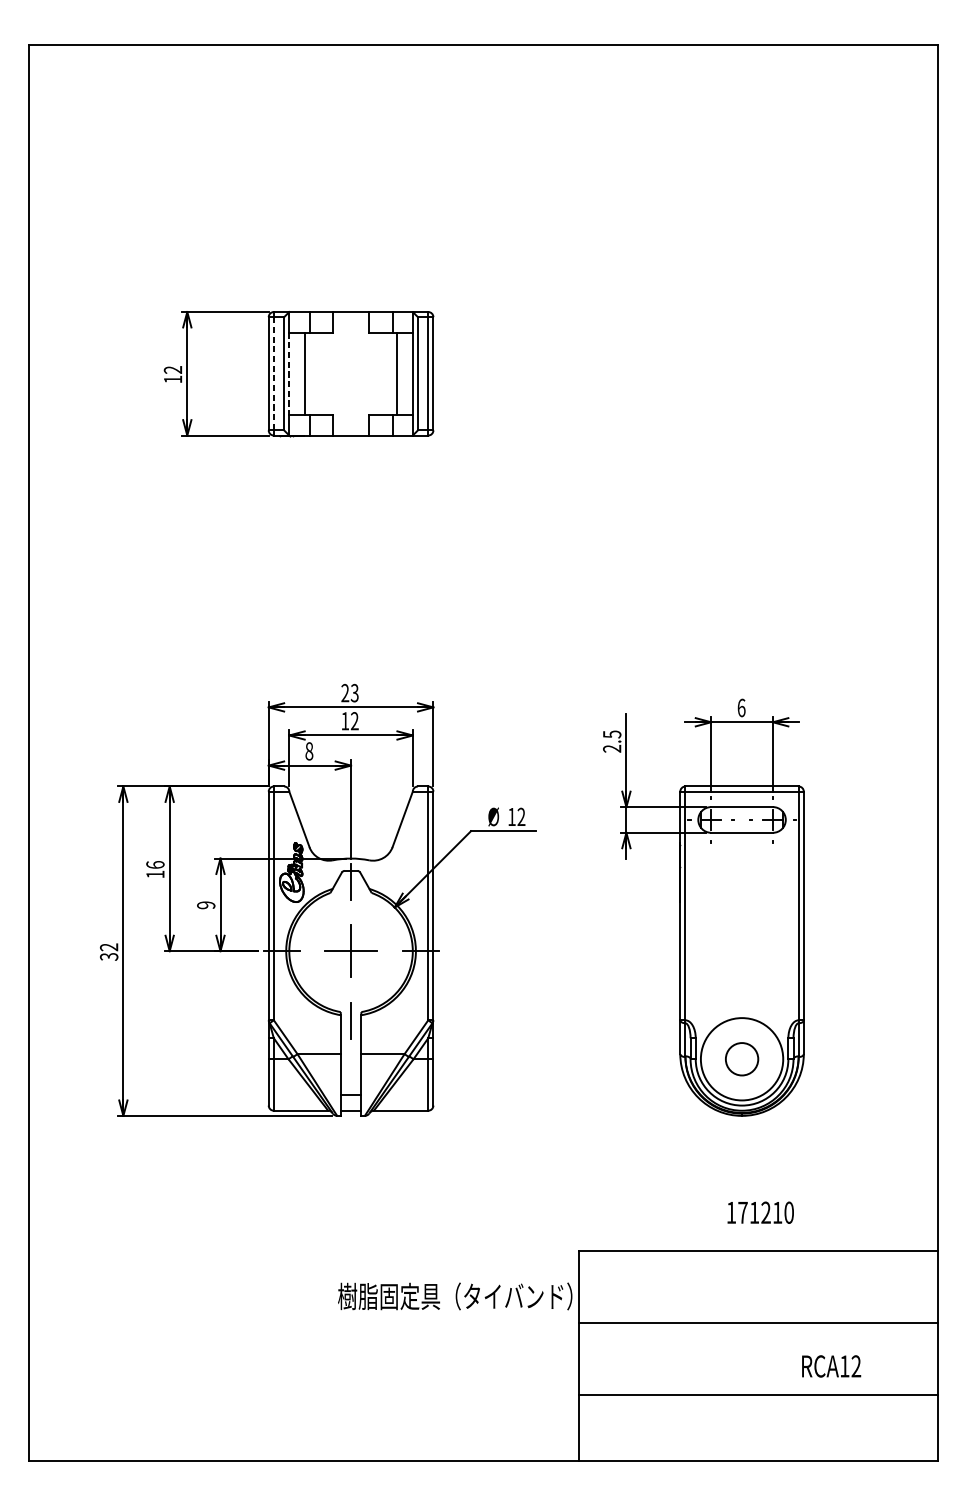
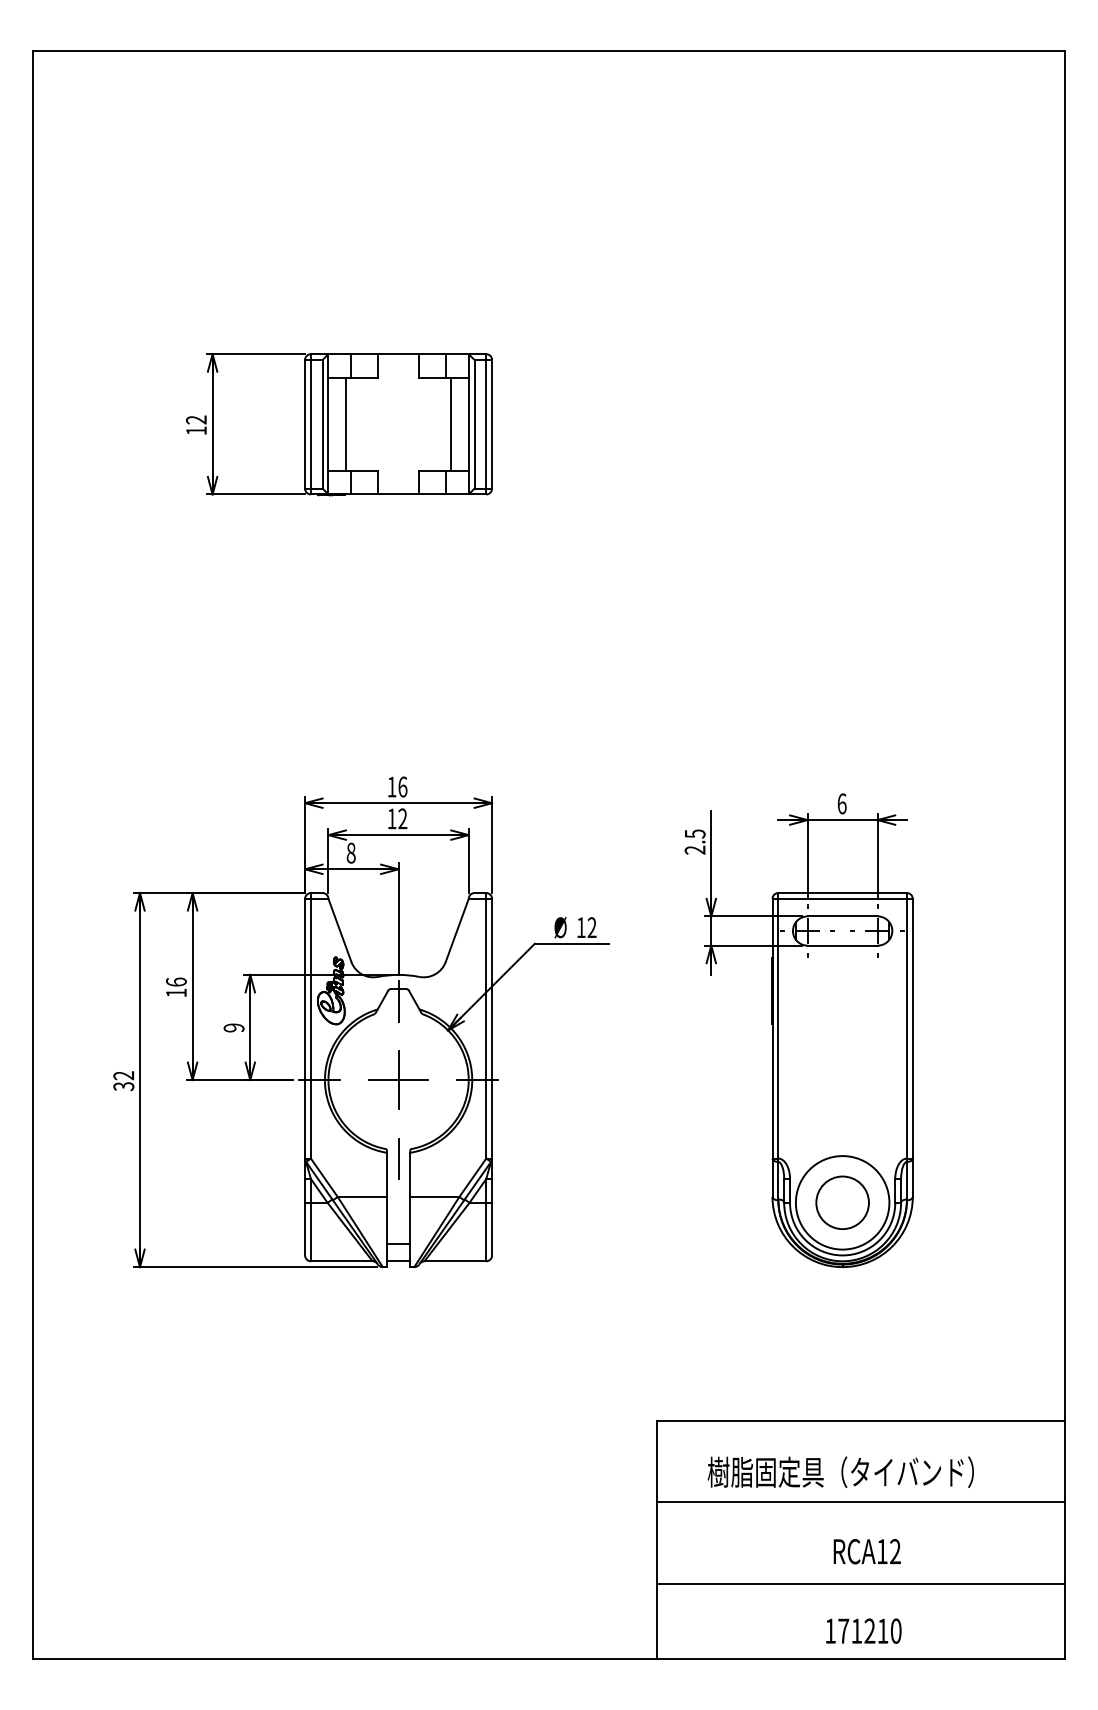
line: (273, 373) -> (310, 424), dashed -> solid
line: (289, 373) -> (328, 424), dashed -> solid
text: (350, 692) -> (397, 786), 23 -> 16
circle: (741, 1058) -> (842, 1202), size x1.43
text: (760, 1212) -> (863, 1630), moved
text: (454, 1295) -> (840, 1471), moved
text: (830, 1366) -> (866, 1551), moved

